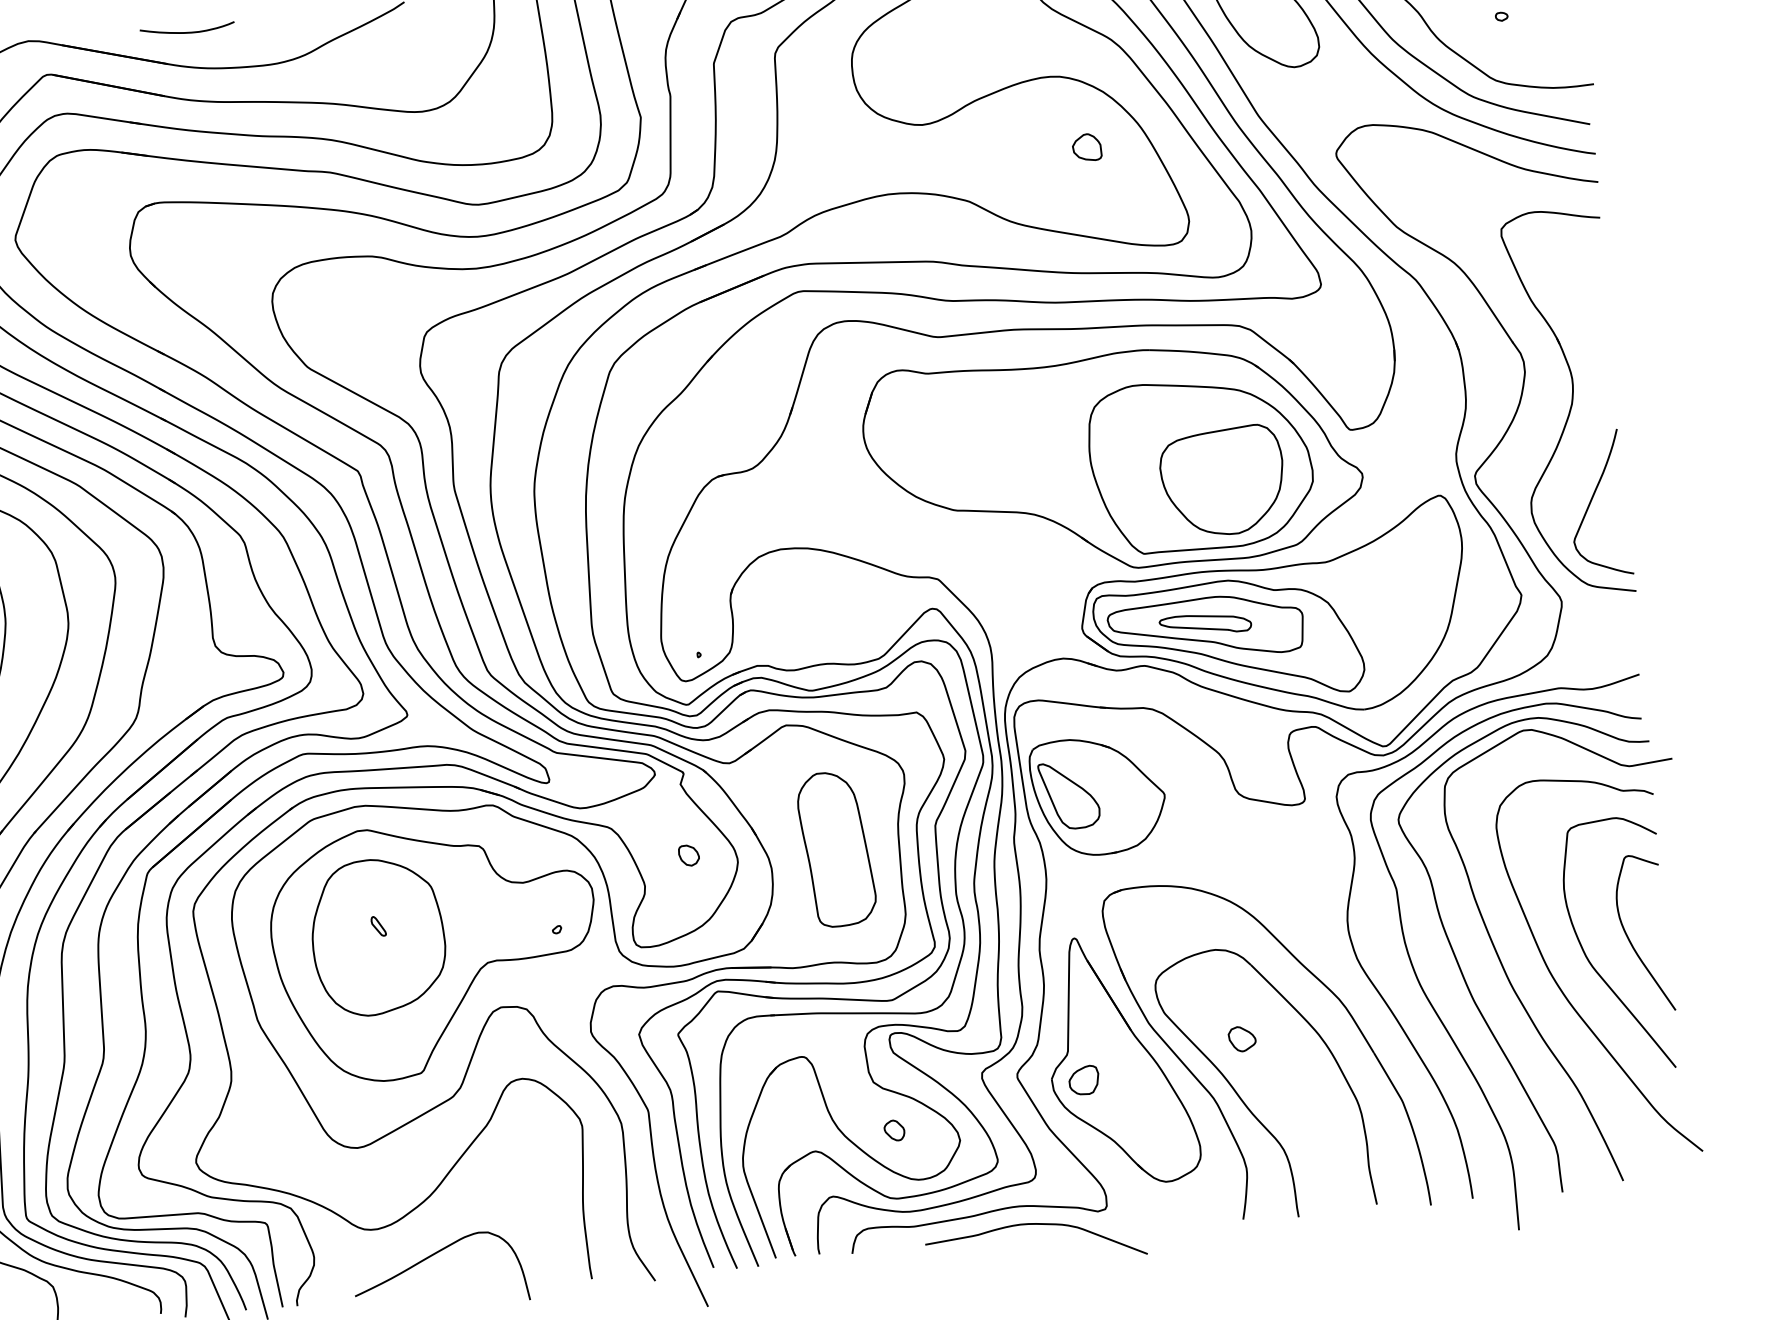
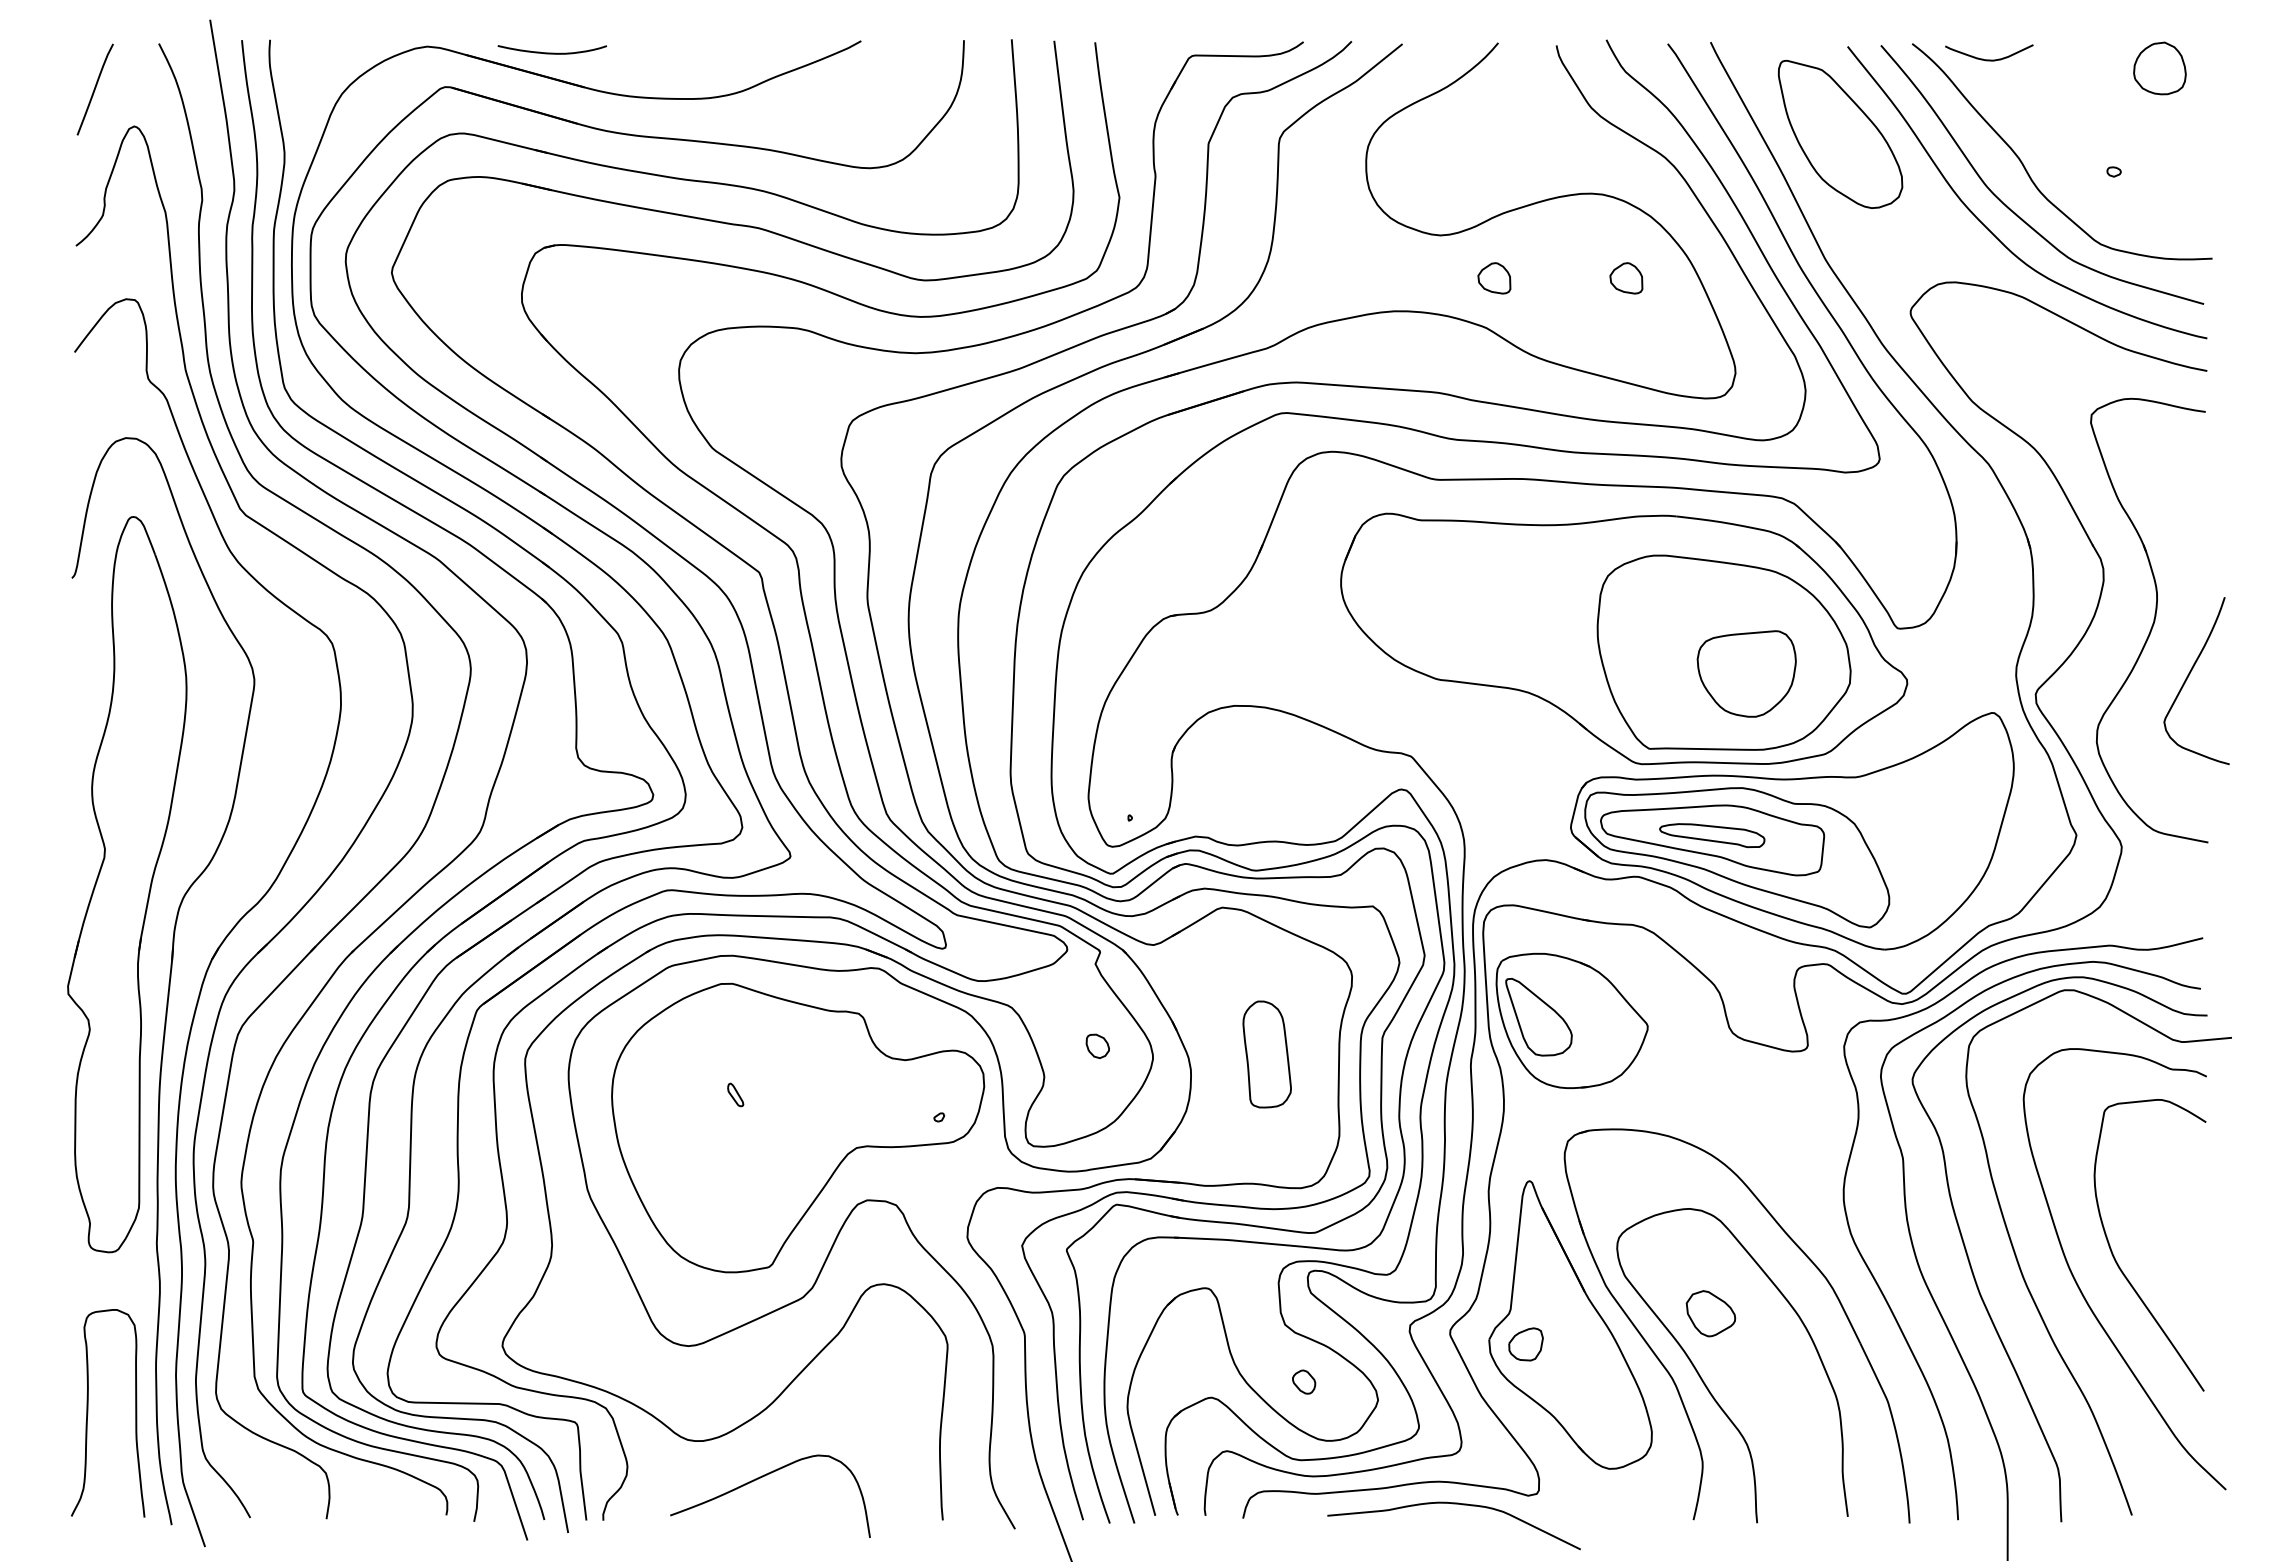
curve: (186, 31) -> (551, 52), moved
part: (972, 158) -> (1494, 278), added
part: (1222, 480) -> (1746, 673), size x0.7
curve: (1591, 501) -> (2188, 677), moved
part: (836, 849) -> (1266, 1054), size x0.6
part: (377, 936) -> (733, 1106), removed
curve: (1629, 938) -> (2164, 1239), removed
part: (1242, 1038) -> (1711, 1313), size x1.6

